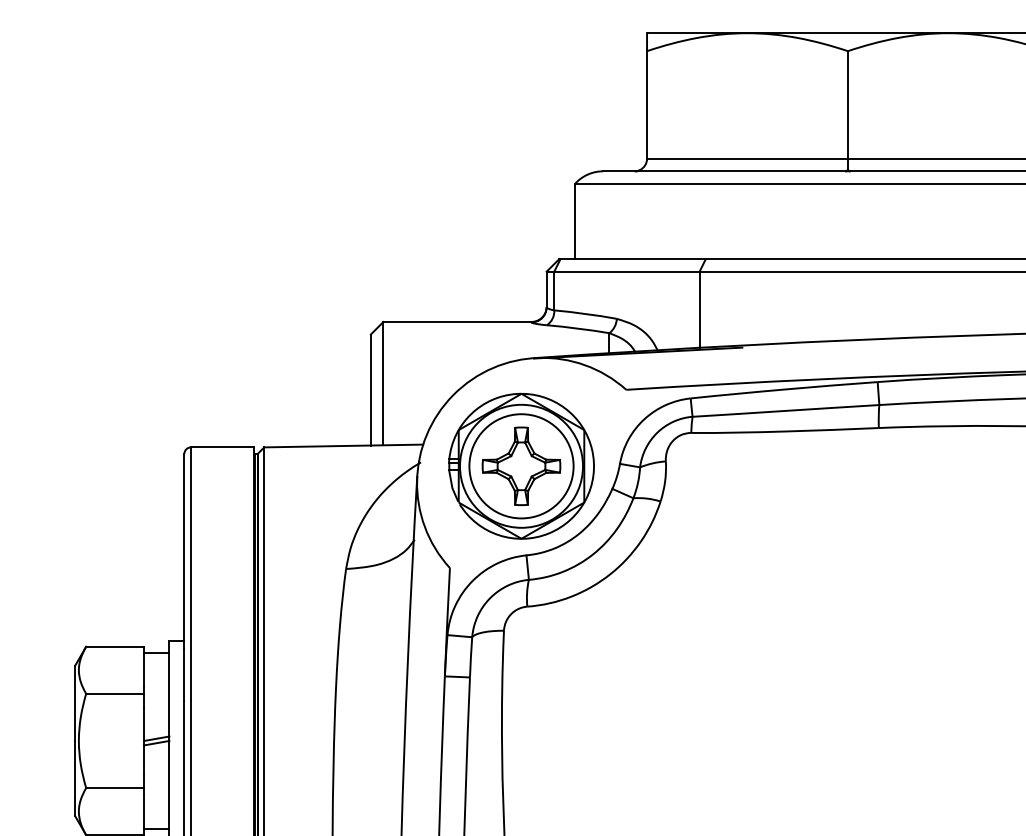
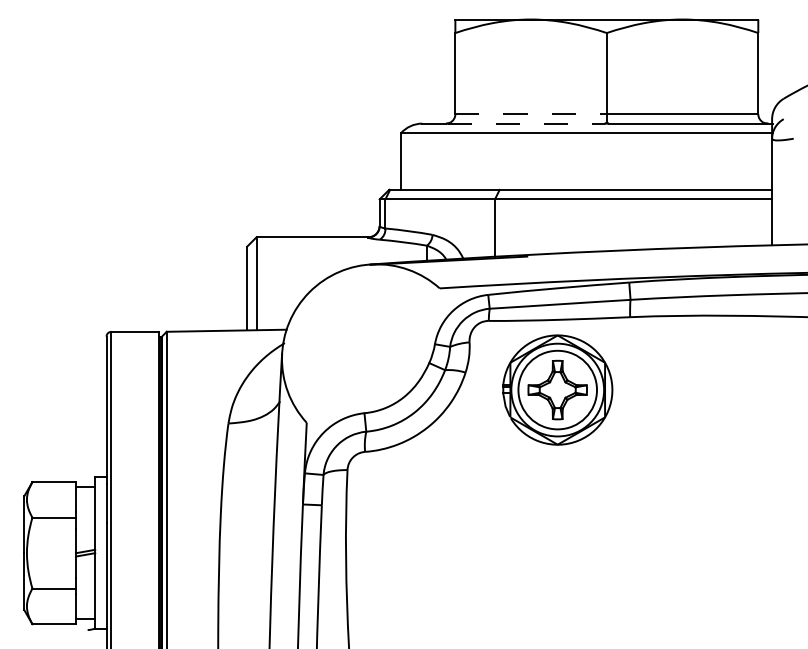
line: (747, 159) -> (531, 114), solid -> dashed
line: (741, 171) -> (526, 123), solid -> dashed
part: (521, 465) -> (557, 389), moved

